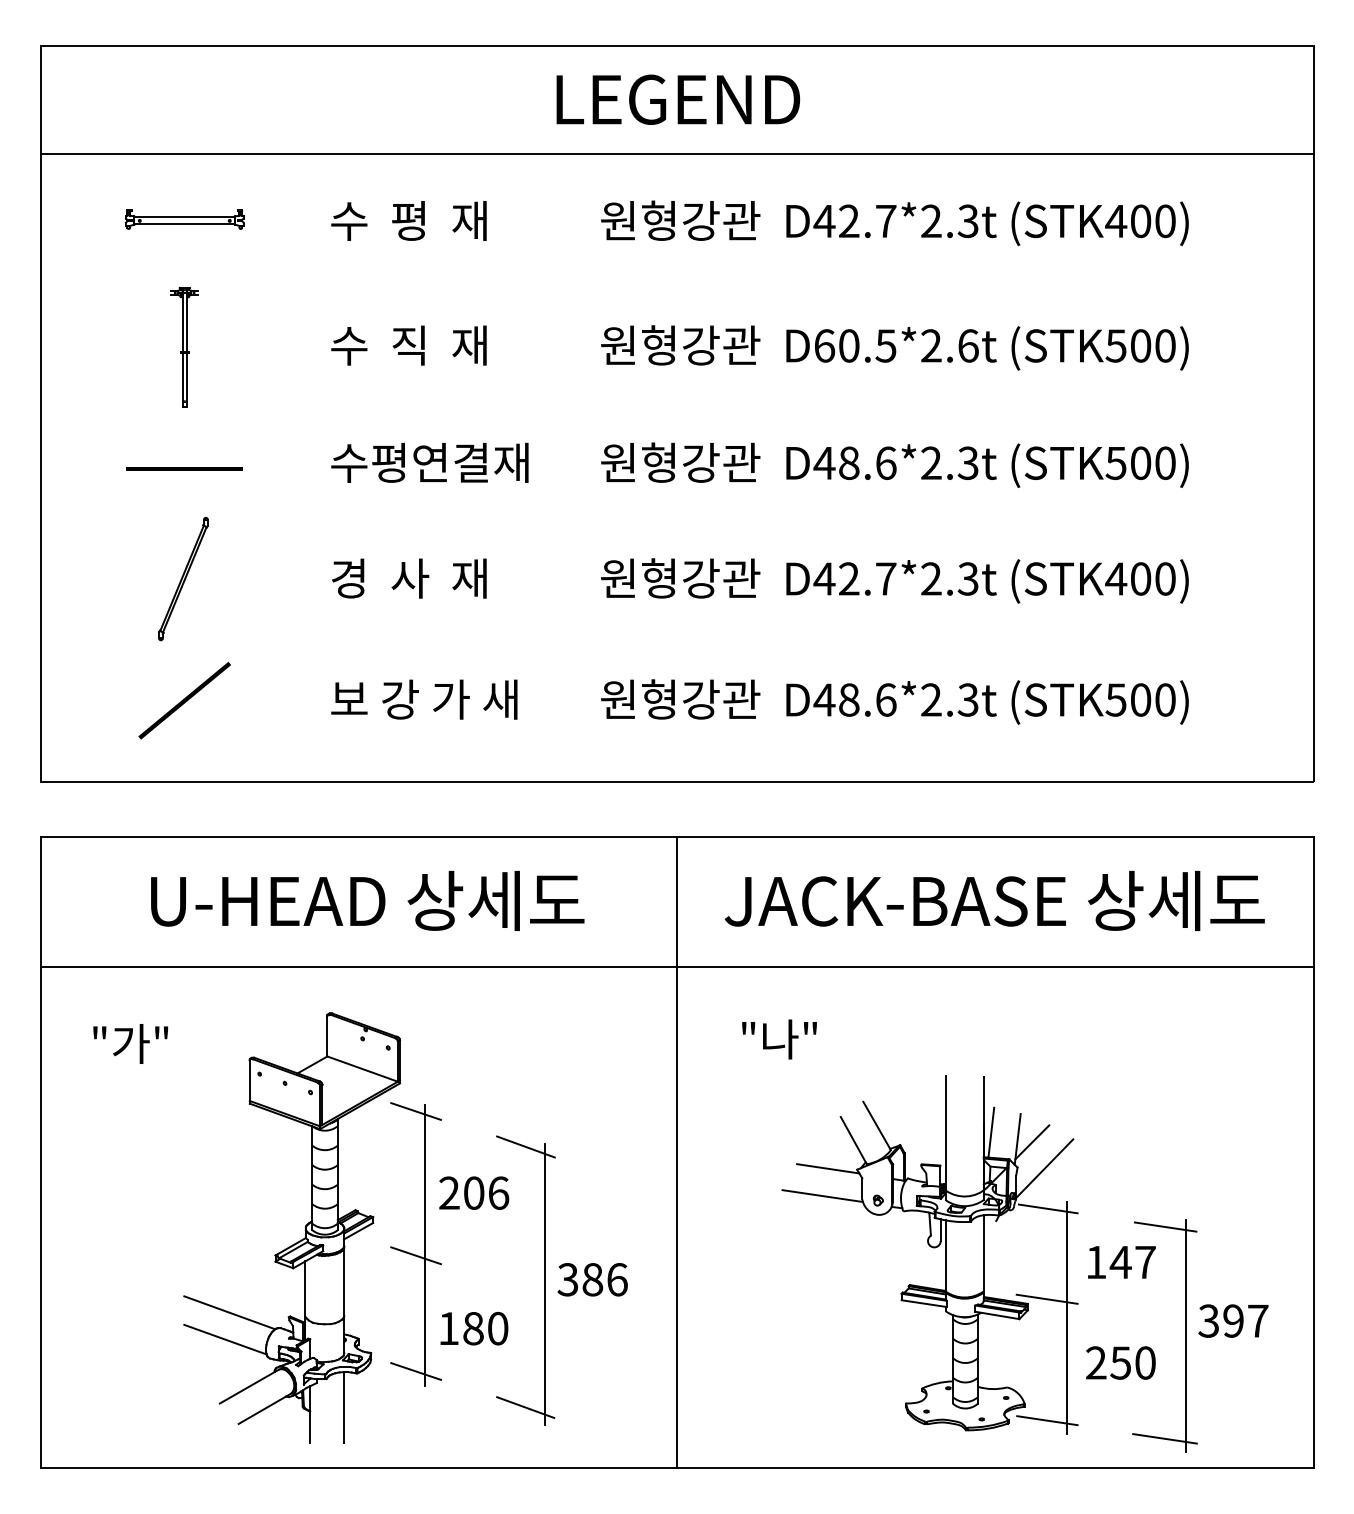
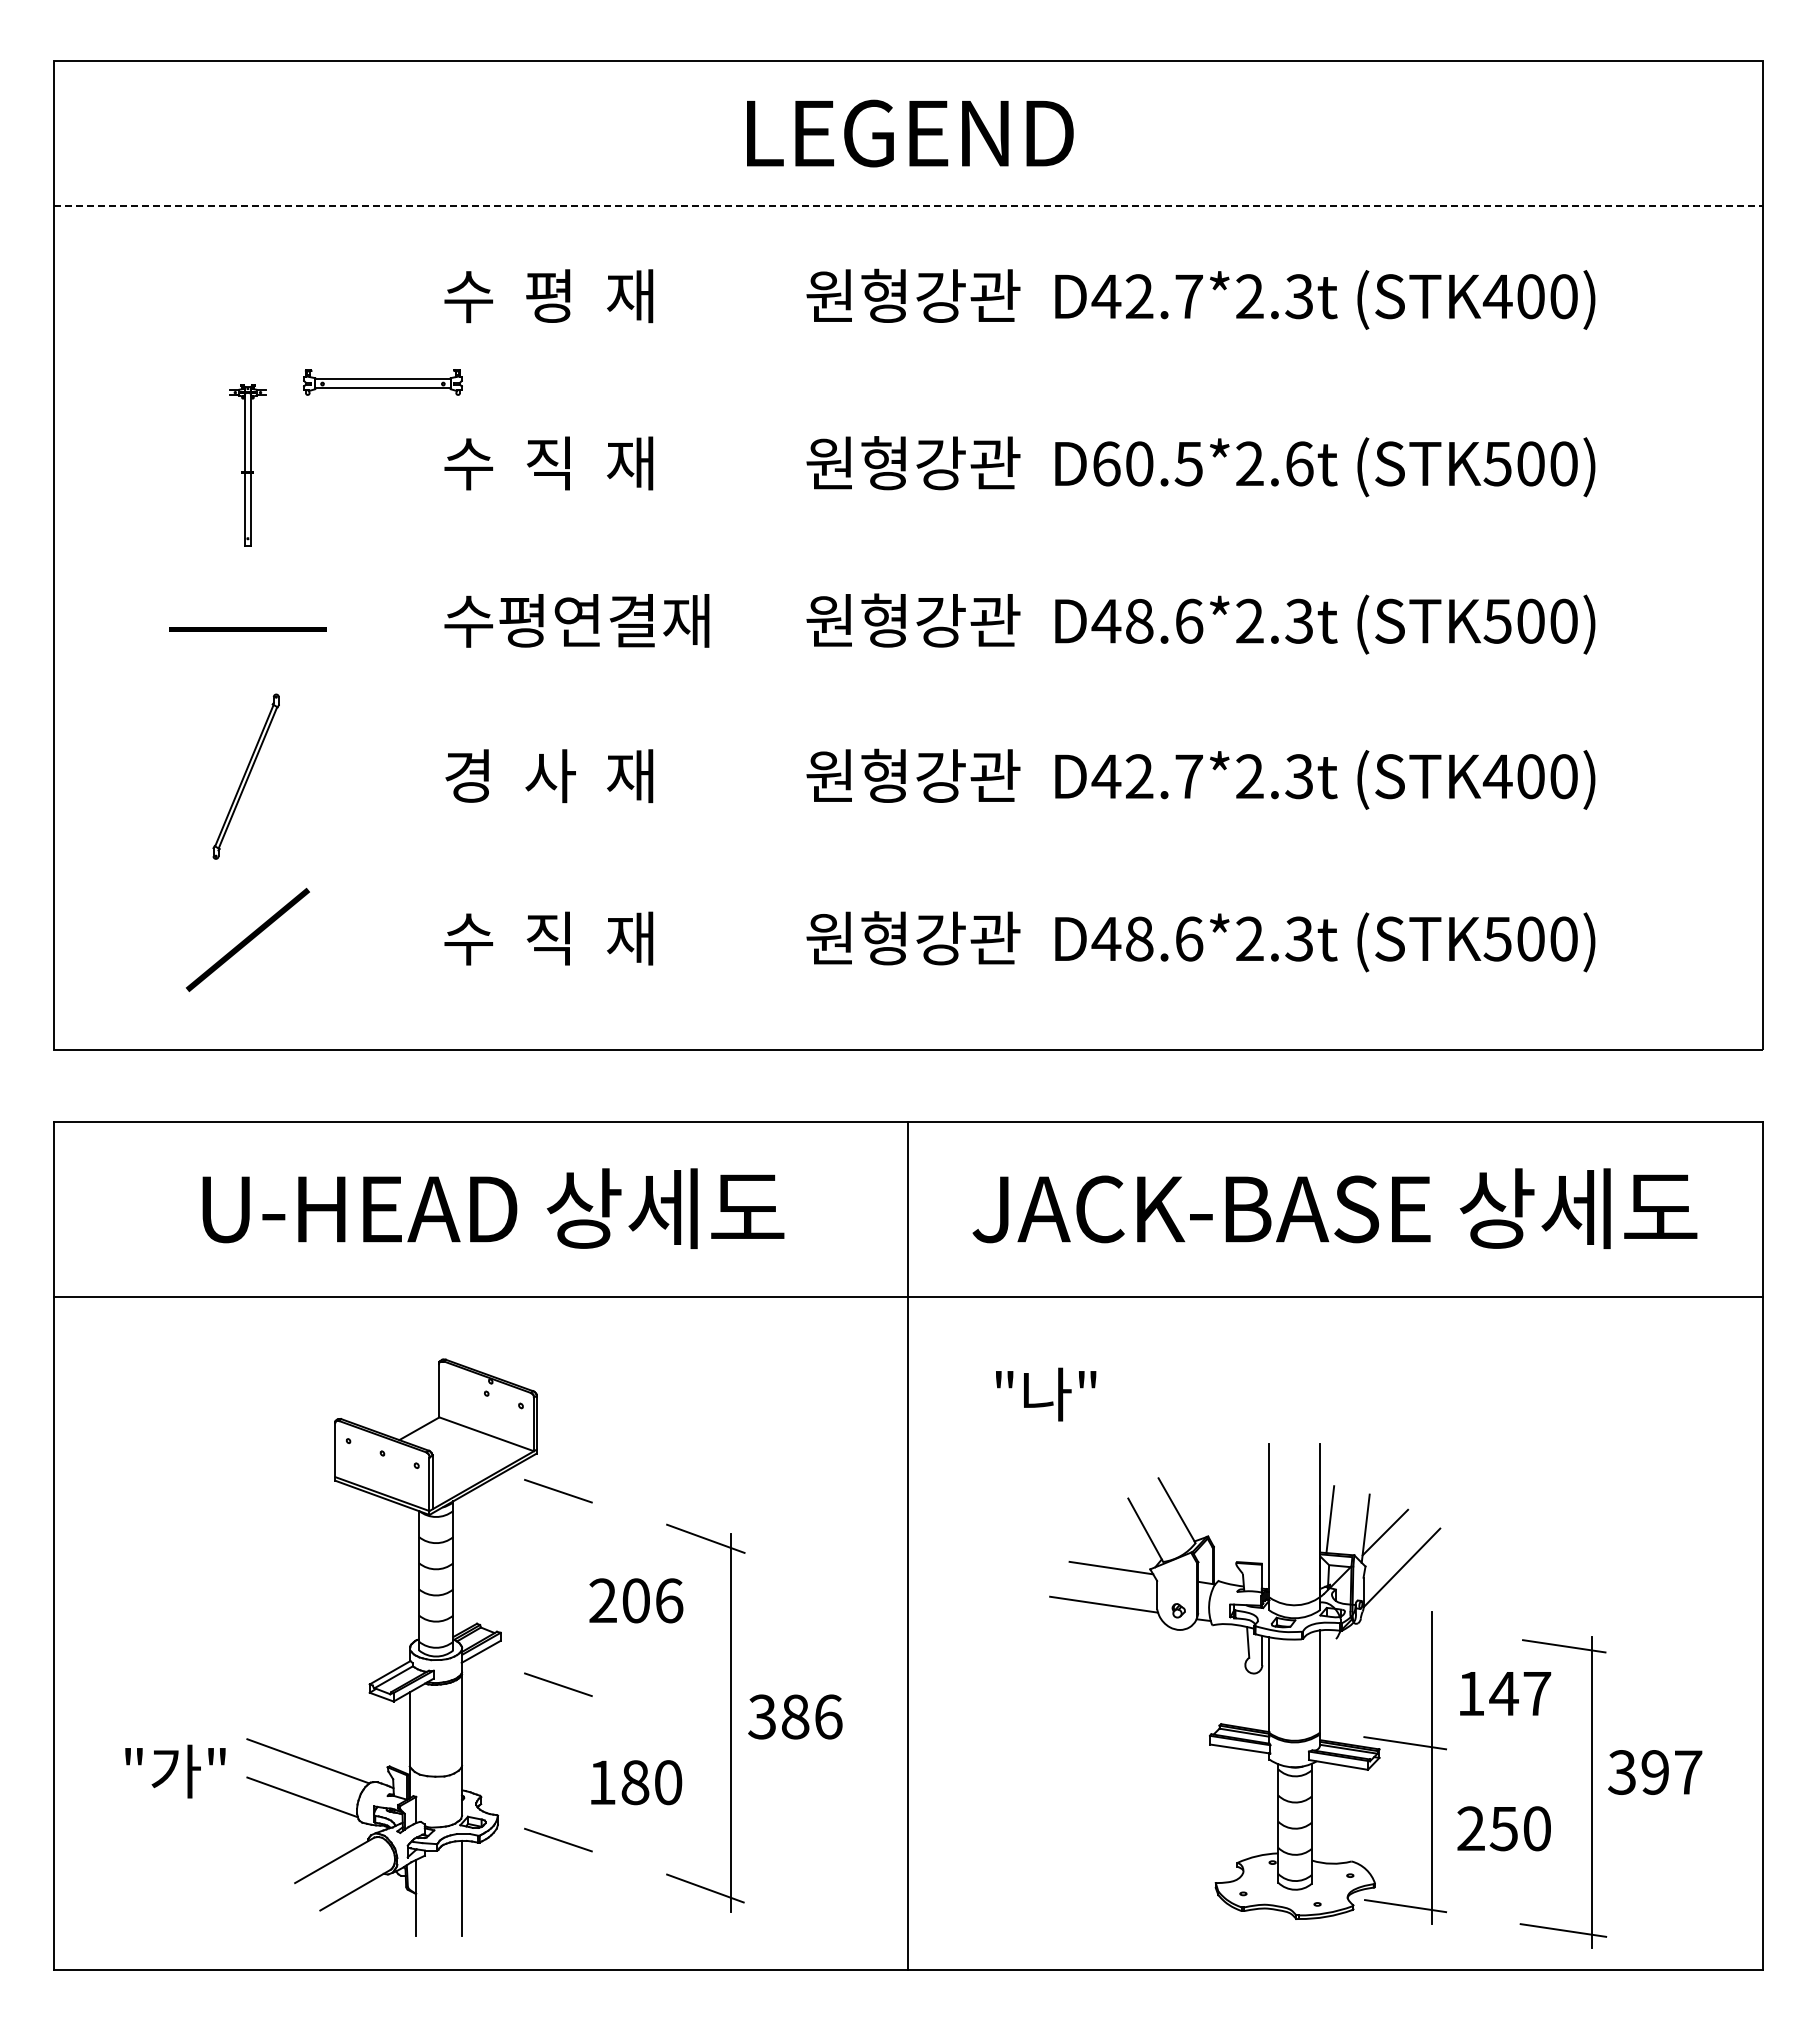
line: (677, 154) -> (909, 206), solid -> dashed
part: (184, 219) -> (382, 382), moved
text: (424, 699) -> (569, 938), 보 강 가 새 -> 수  직  재
text: (130, 1043) -> (175, 1771), moved
line: (1048, 1208) -> (1406, 1621), removed
line: (425, 1245) -> (570, 1670), removed

